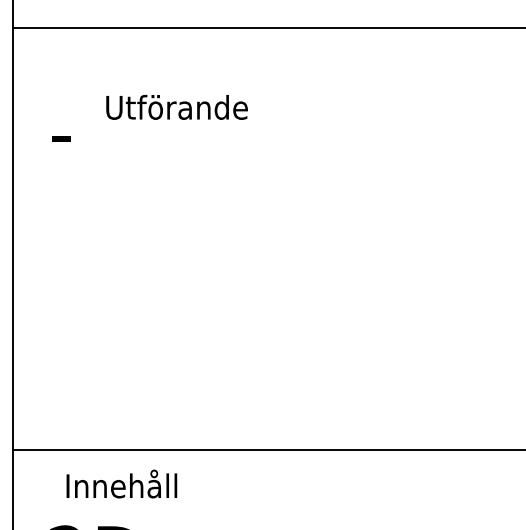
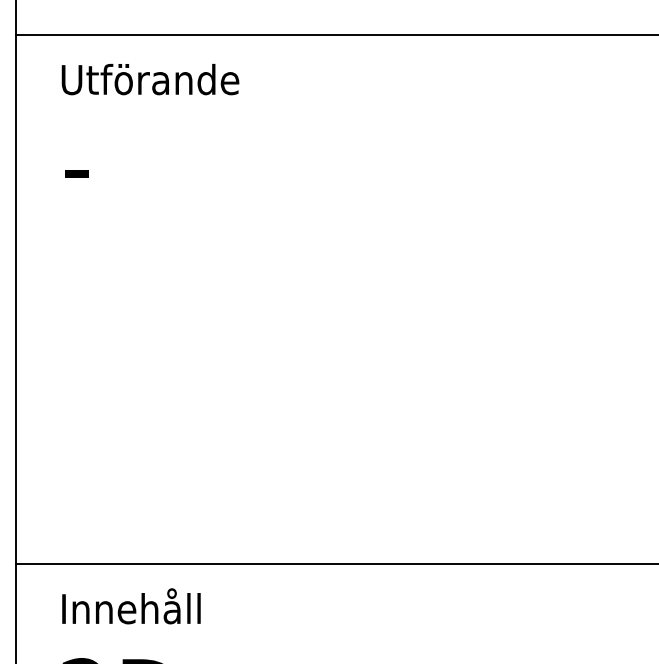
text: (176, 107) -> (149, 79), moved
text: (121, 483) -> (130, 605), moved

